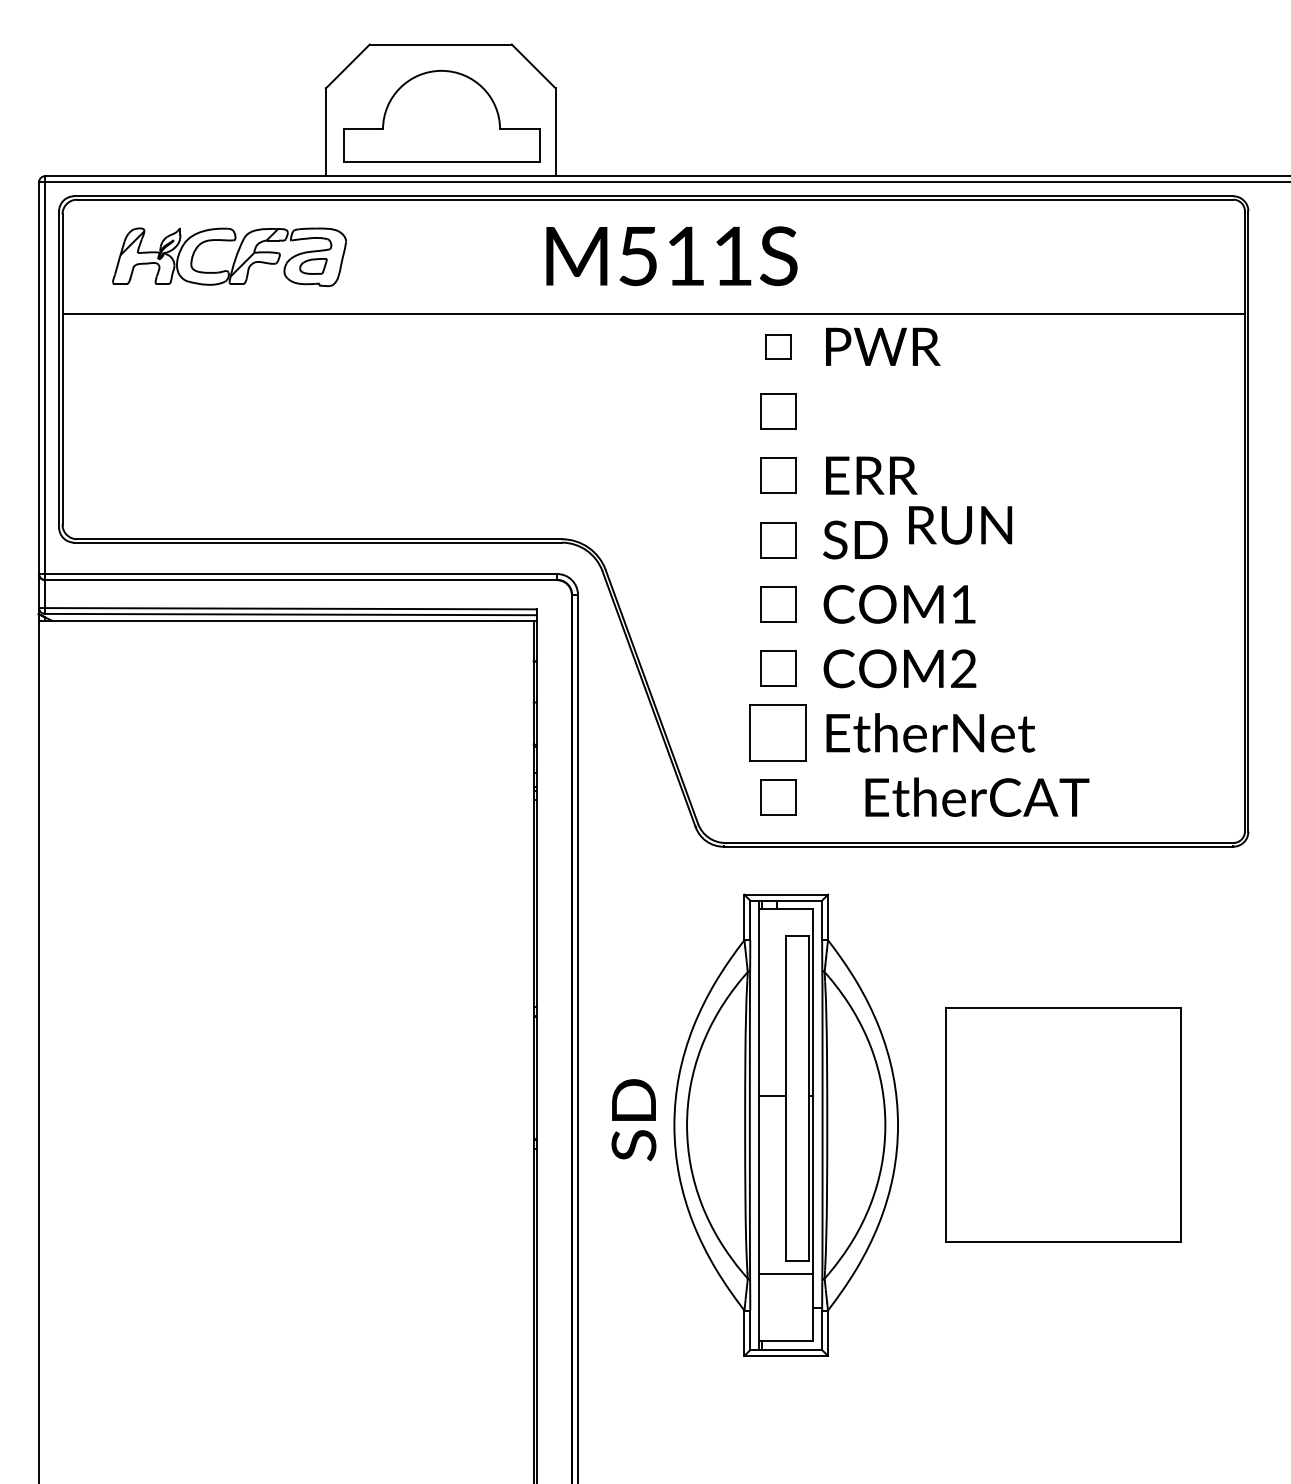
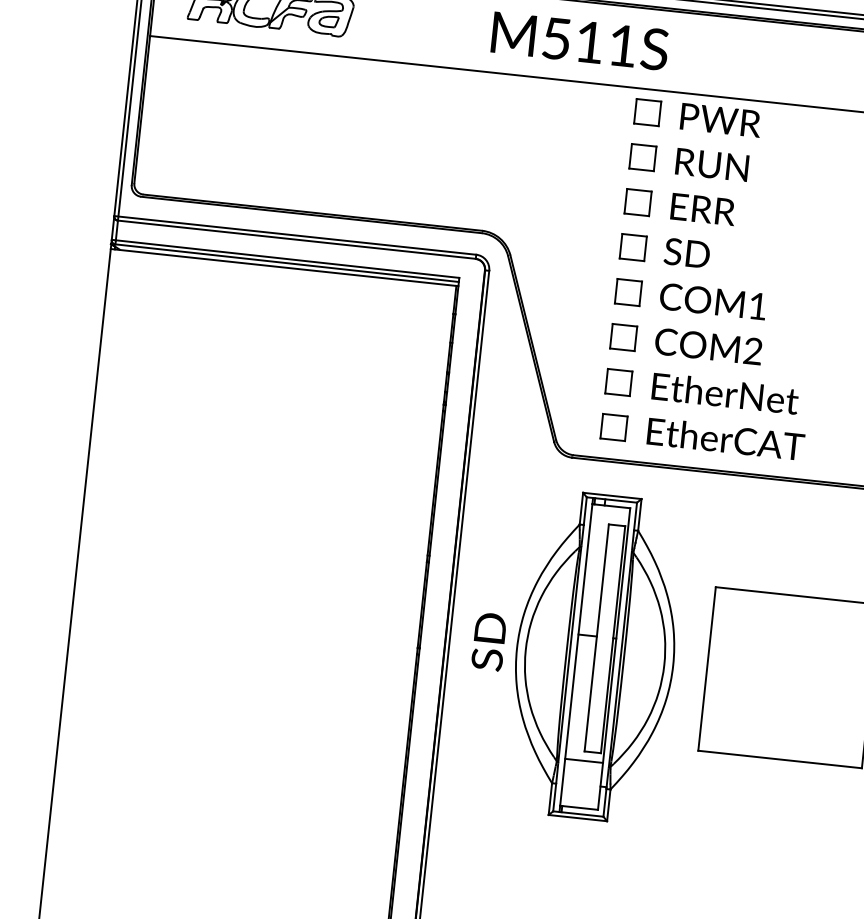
part: (778, 346) -> (647, 112), size x1.43
text: (960, 525) -> (712, 165), moved
part: (778, 733) -> (618, 382), size x0.62
text: (977, 796) -> (726, 438), moved

